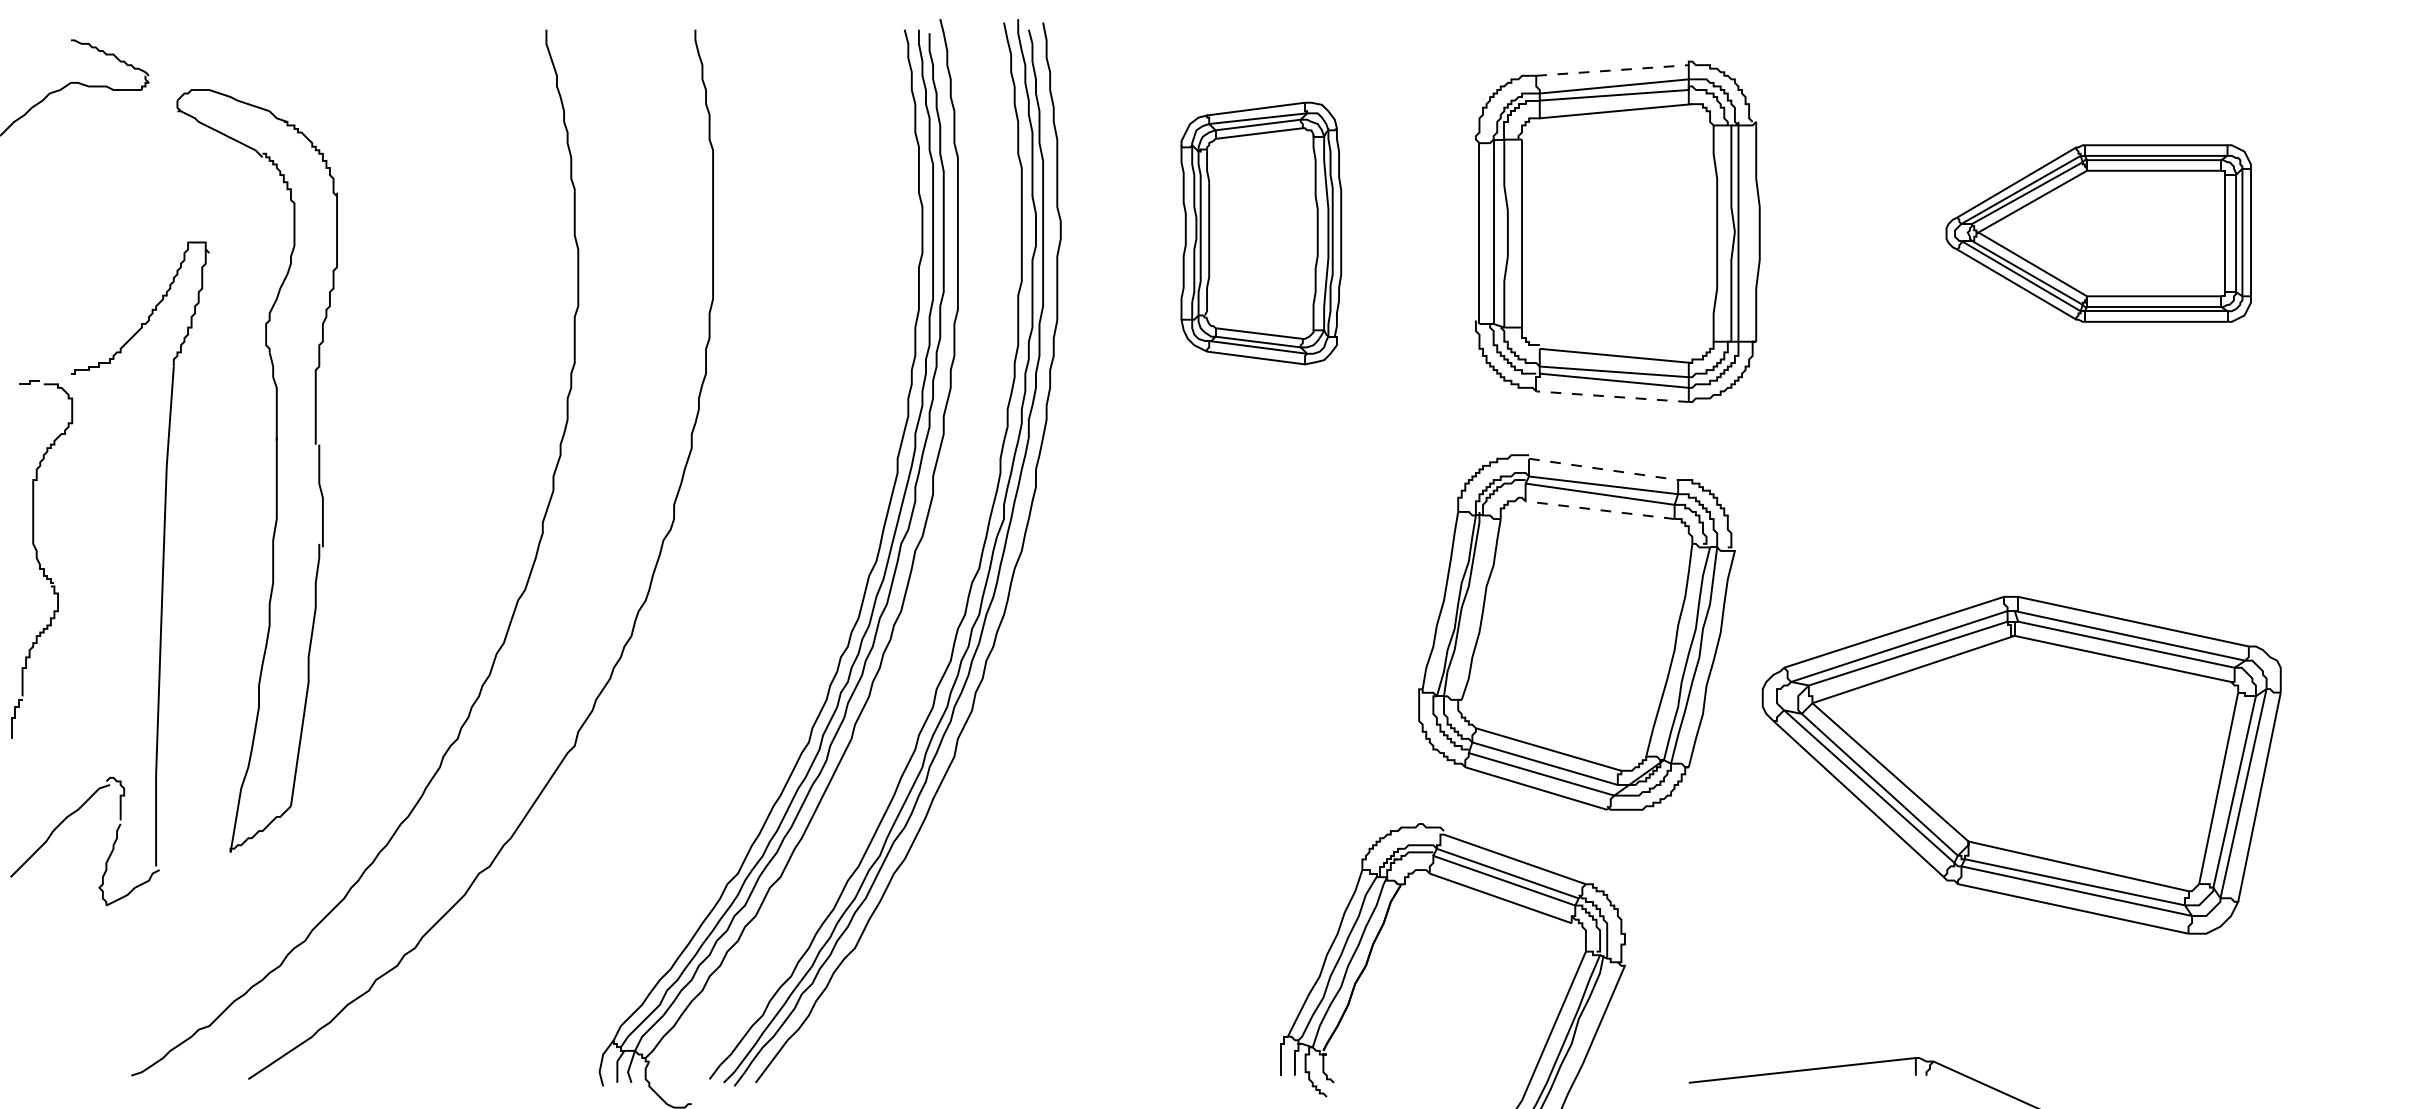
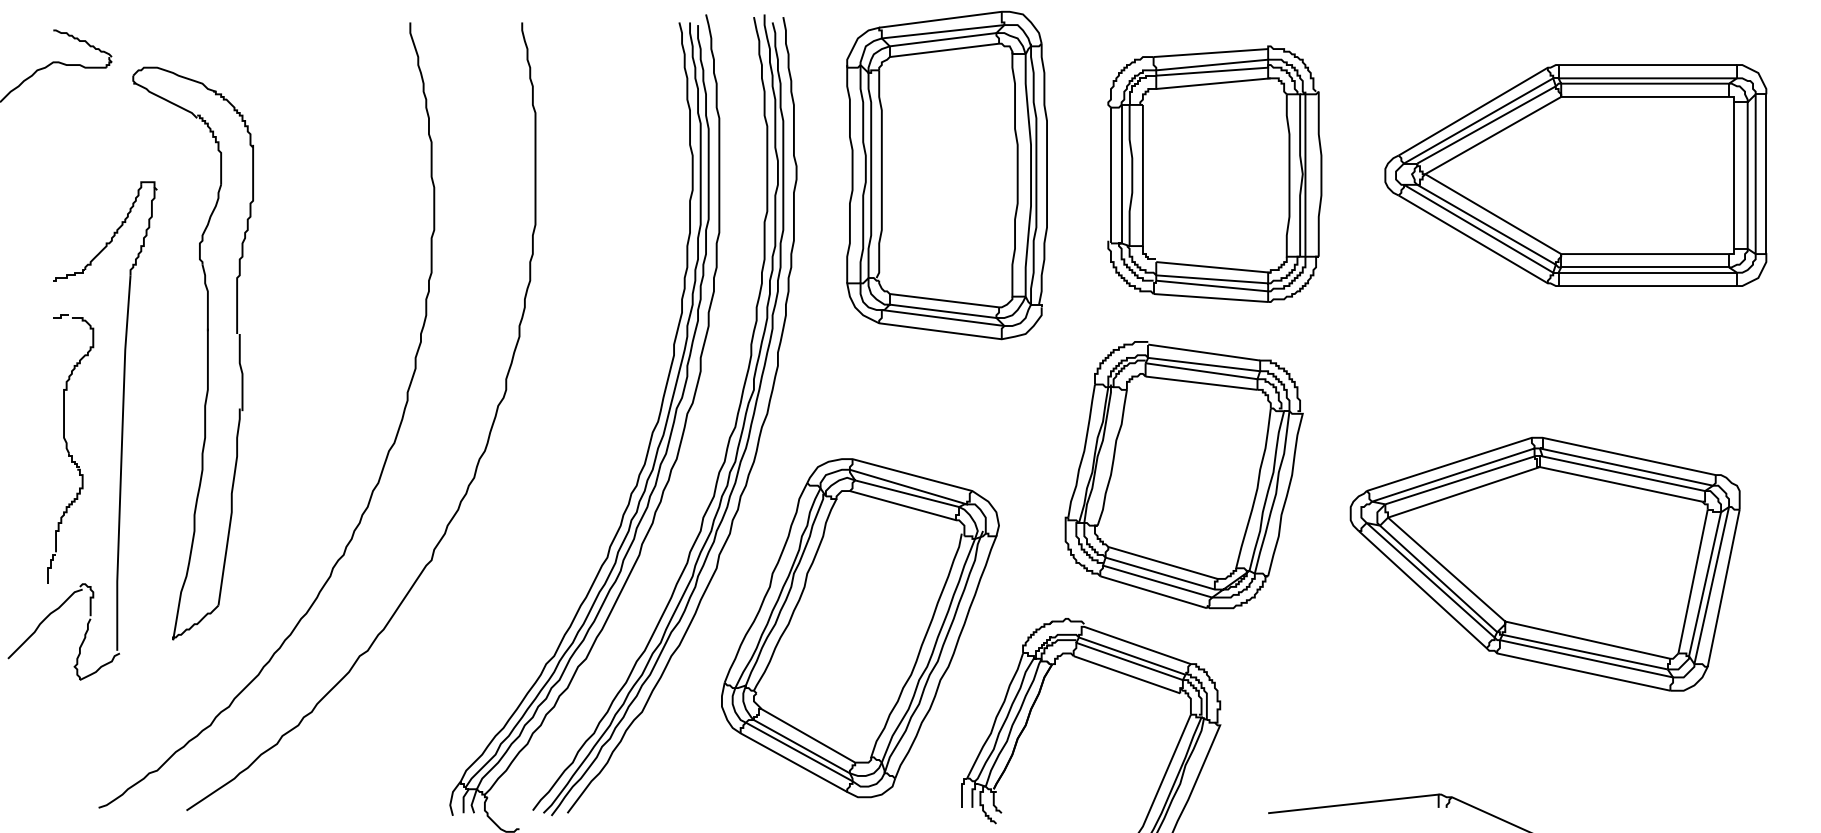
line: (1613, 70) -> (1211, 53), dashed -> solid
part: (1261, 233) -> (947, 175), size x1.67
part: (2098, 233) -> (1575, 175), size x1.67
line: (1612, 396) -> (1210, 297), dashed -> solid
line: (1604, 469) -> (1204, 352), dashed -> solid
line: (1599, 510) -> (1201, 383), dashed -> solid
part: (42, 559) -> (70, 449), moved
part: (2021, 765) -> (1545, 564), moved
part: (1145, 836) -> (860, 628), added

